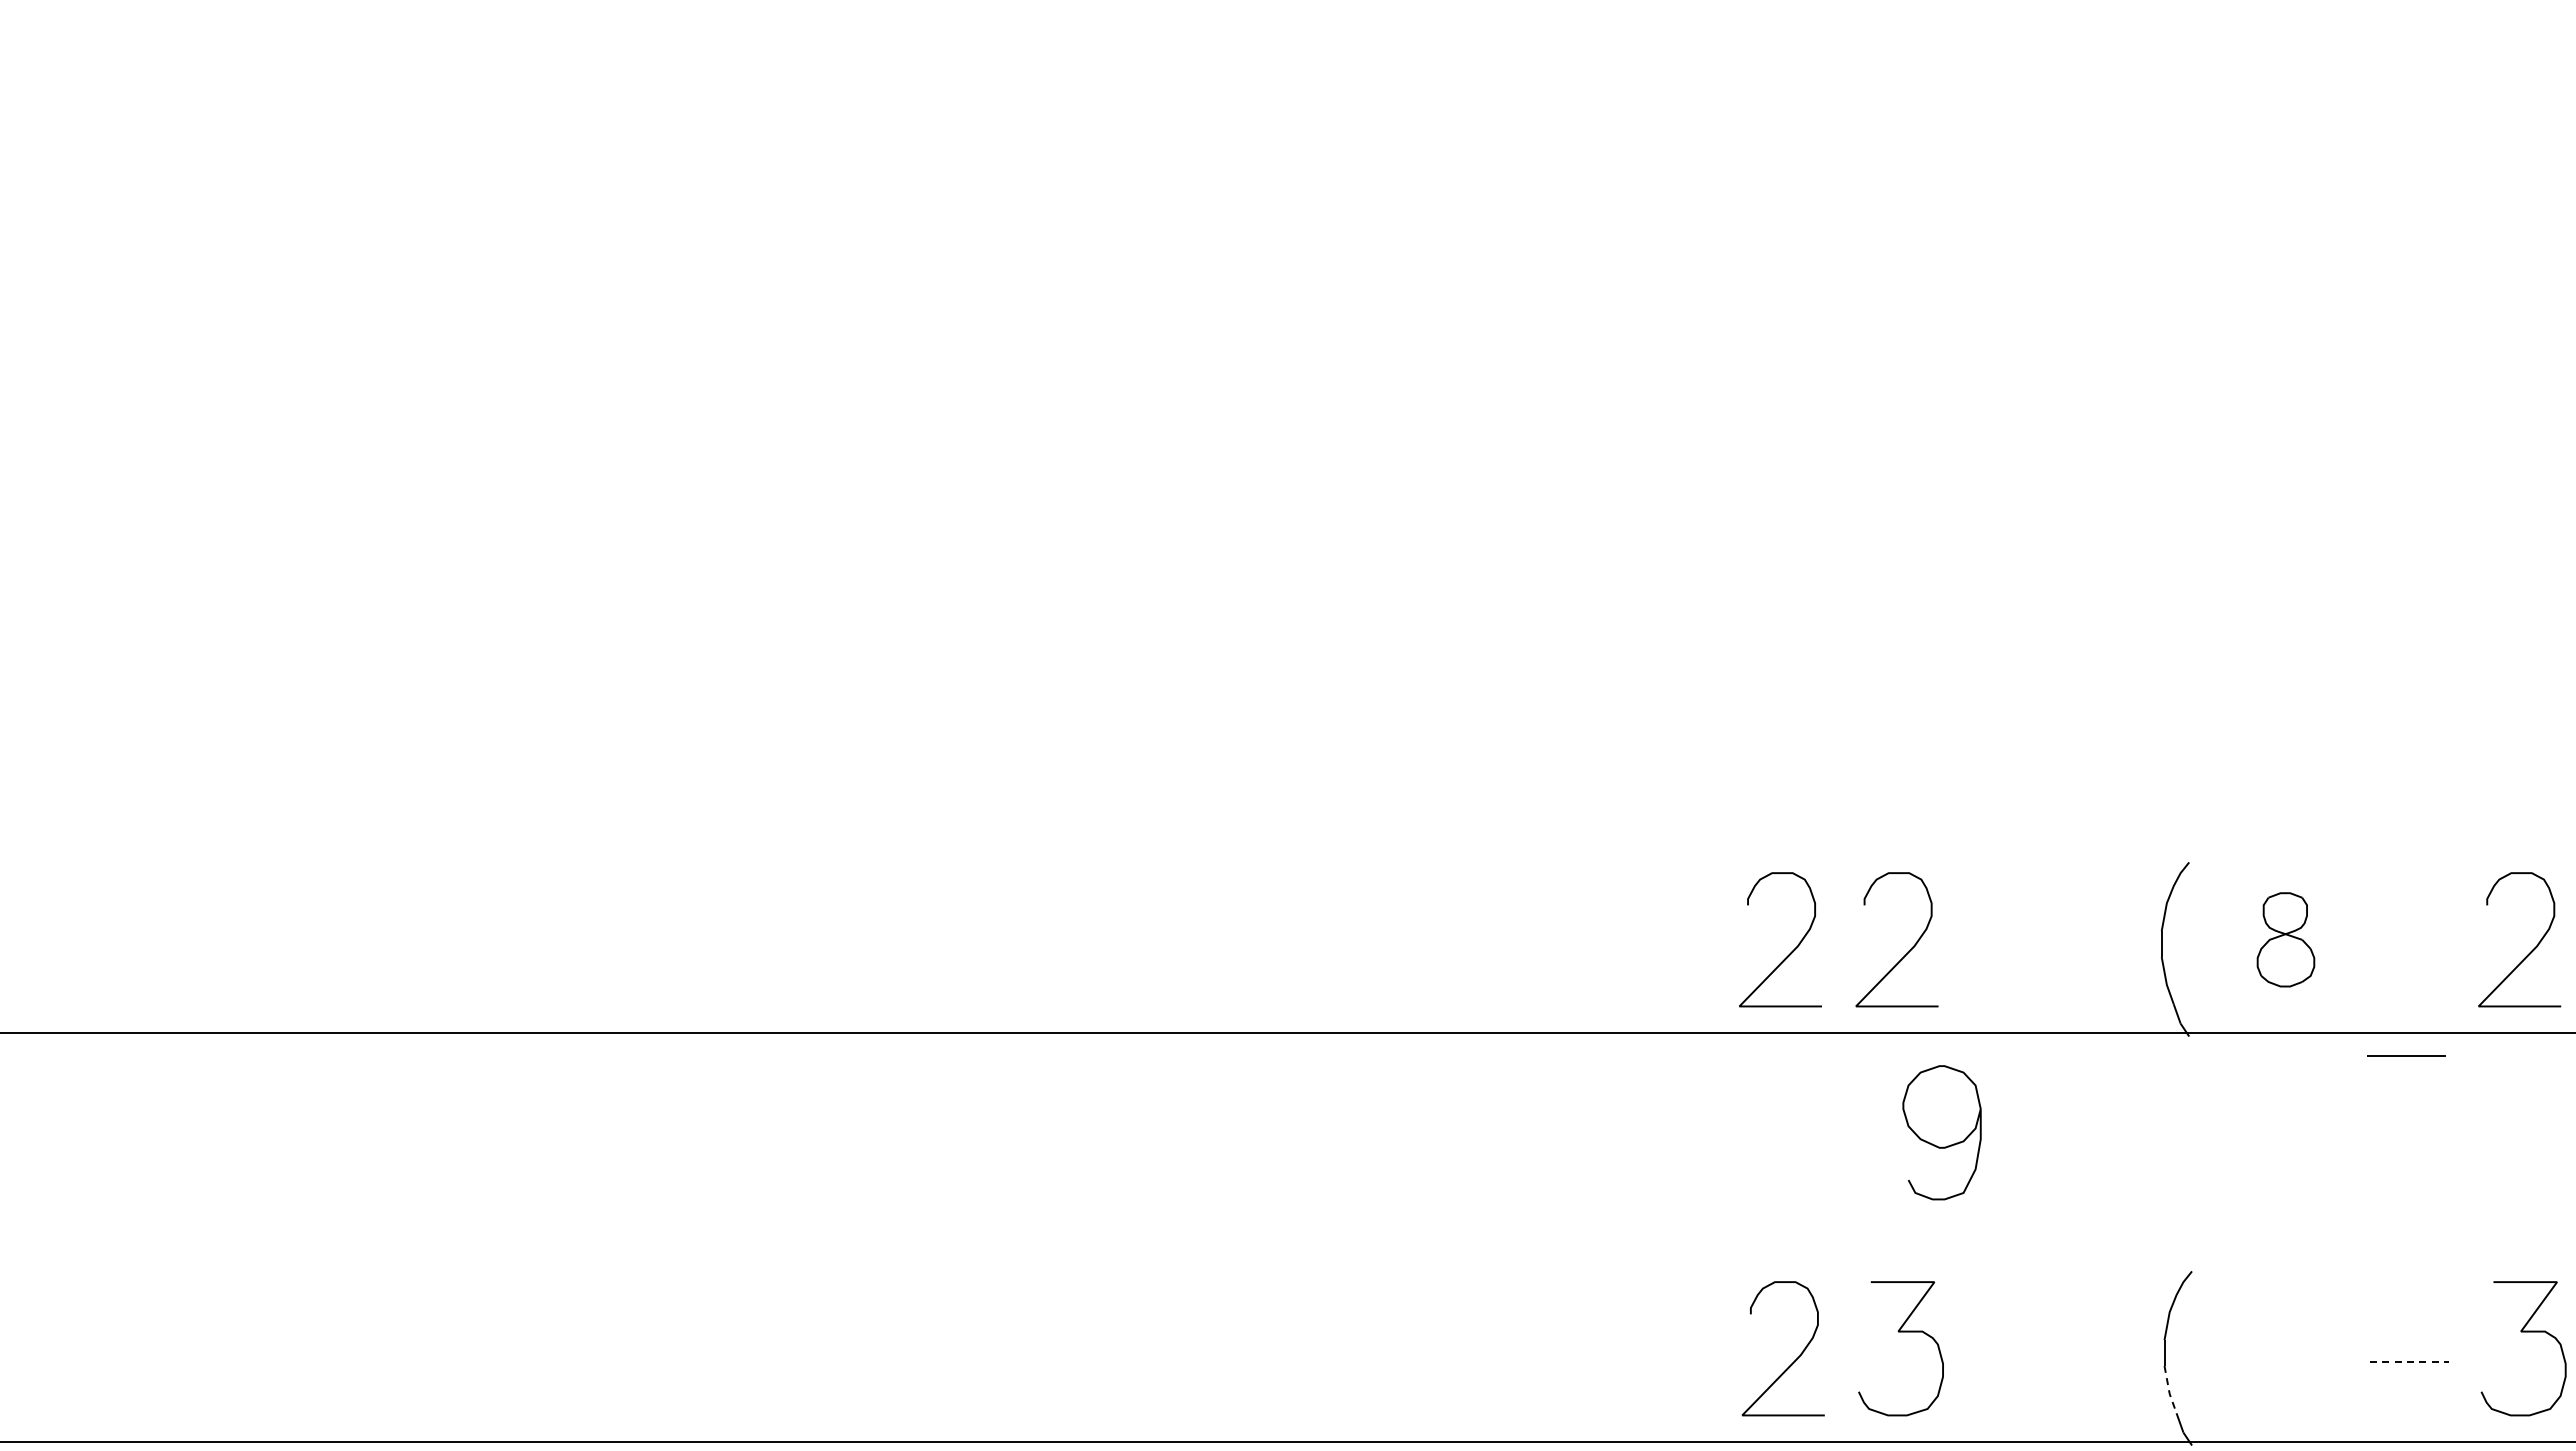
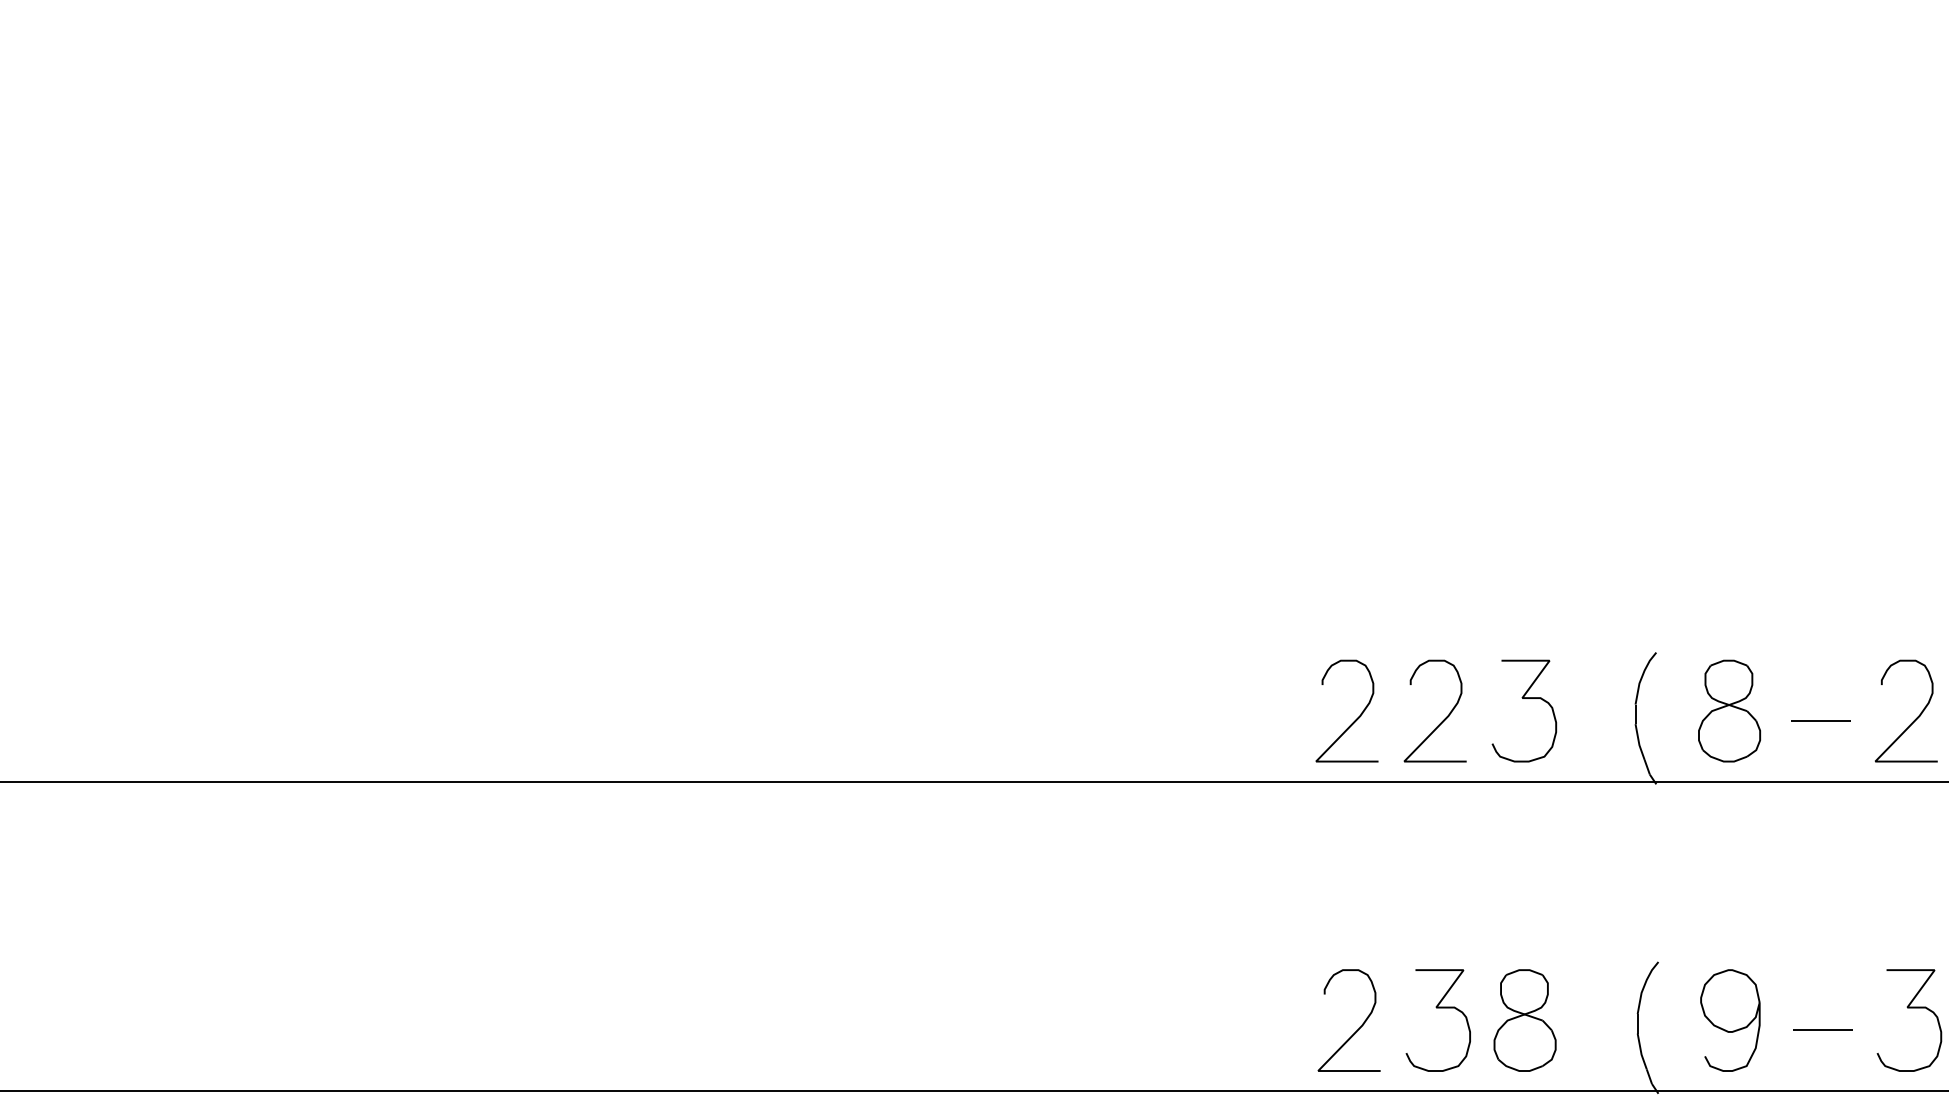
curve: (2014, 923) -> (1524, 698), added
part: (2285, 939) -> (1729, 710), size x1.43
line: (2406, 1055) -> (1820, 720), moved
curve: (1937, 1145) -> (1726, 1030), moved
part: (2015, 1348) -> (1524, 1020), added
line: (2409, 1361) -> (1823, 1030), dashed -> solid
line: (2169, 1391) -> (1641, 1052), dashed -> solid

